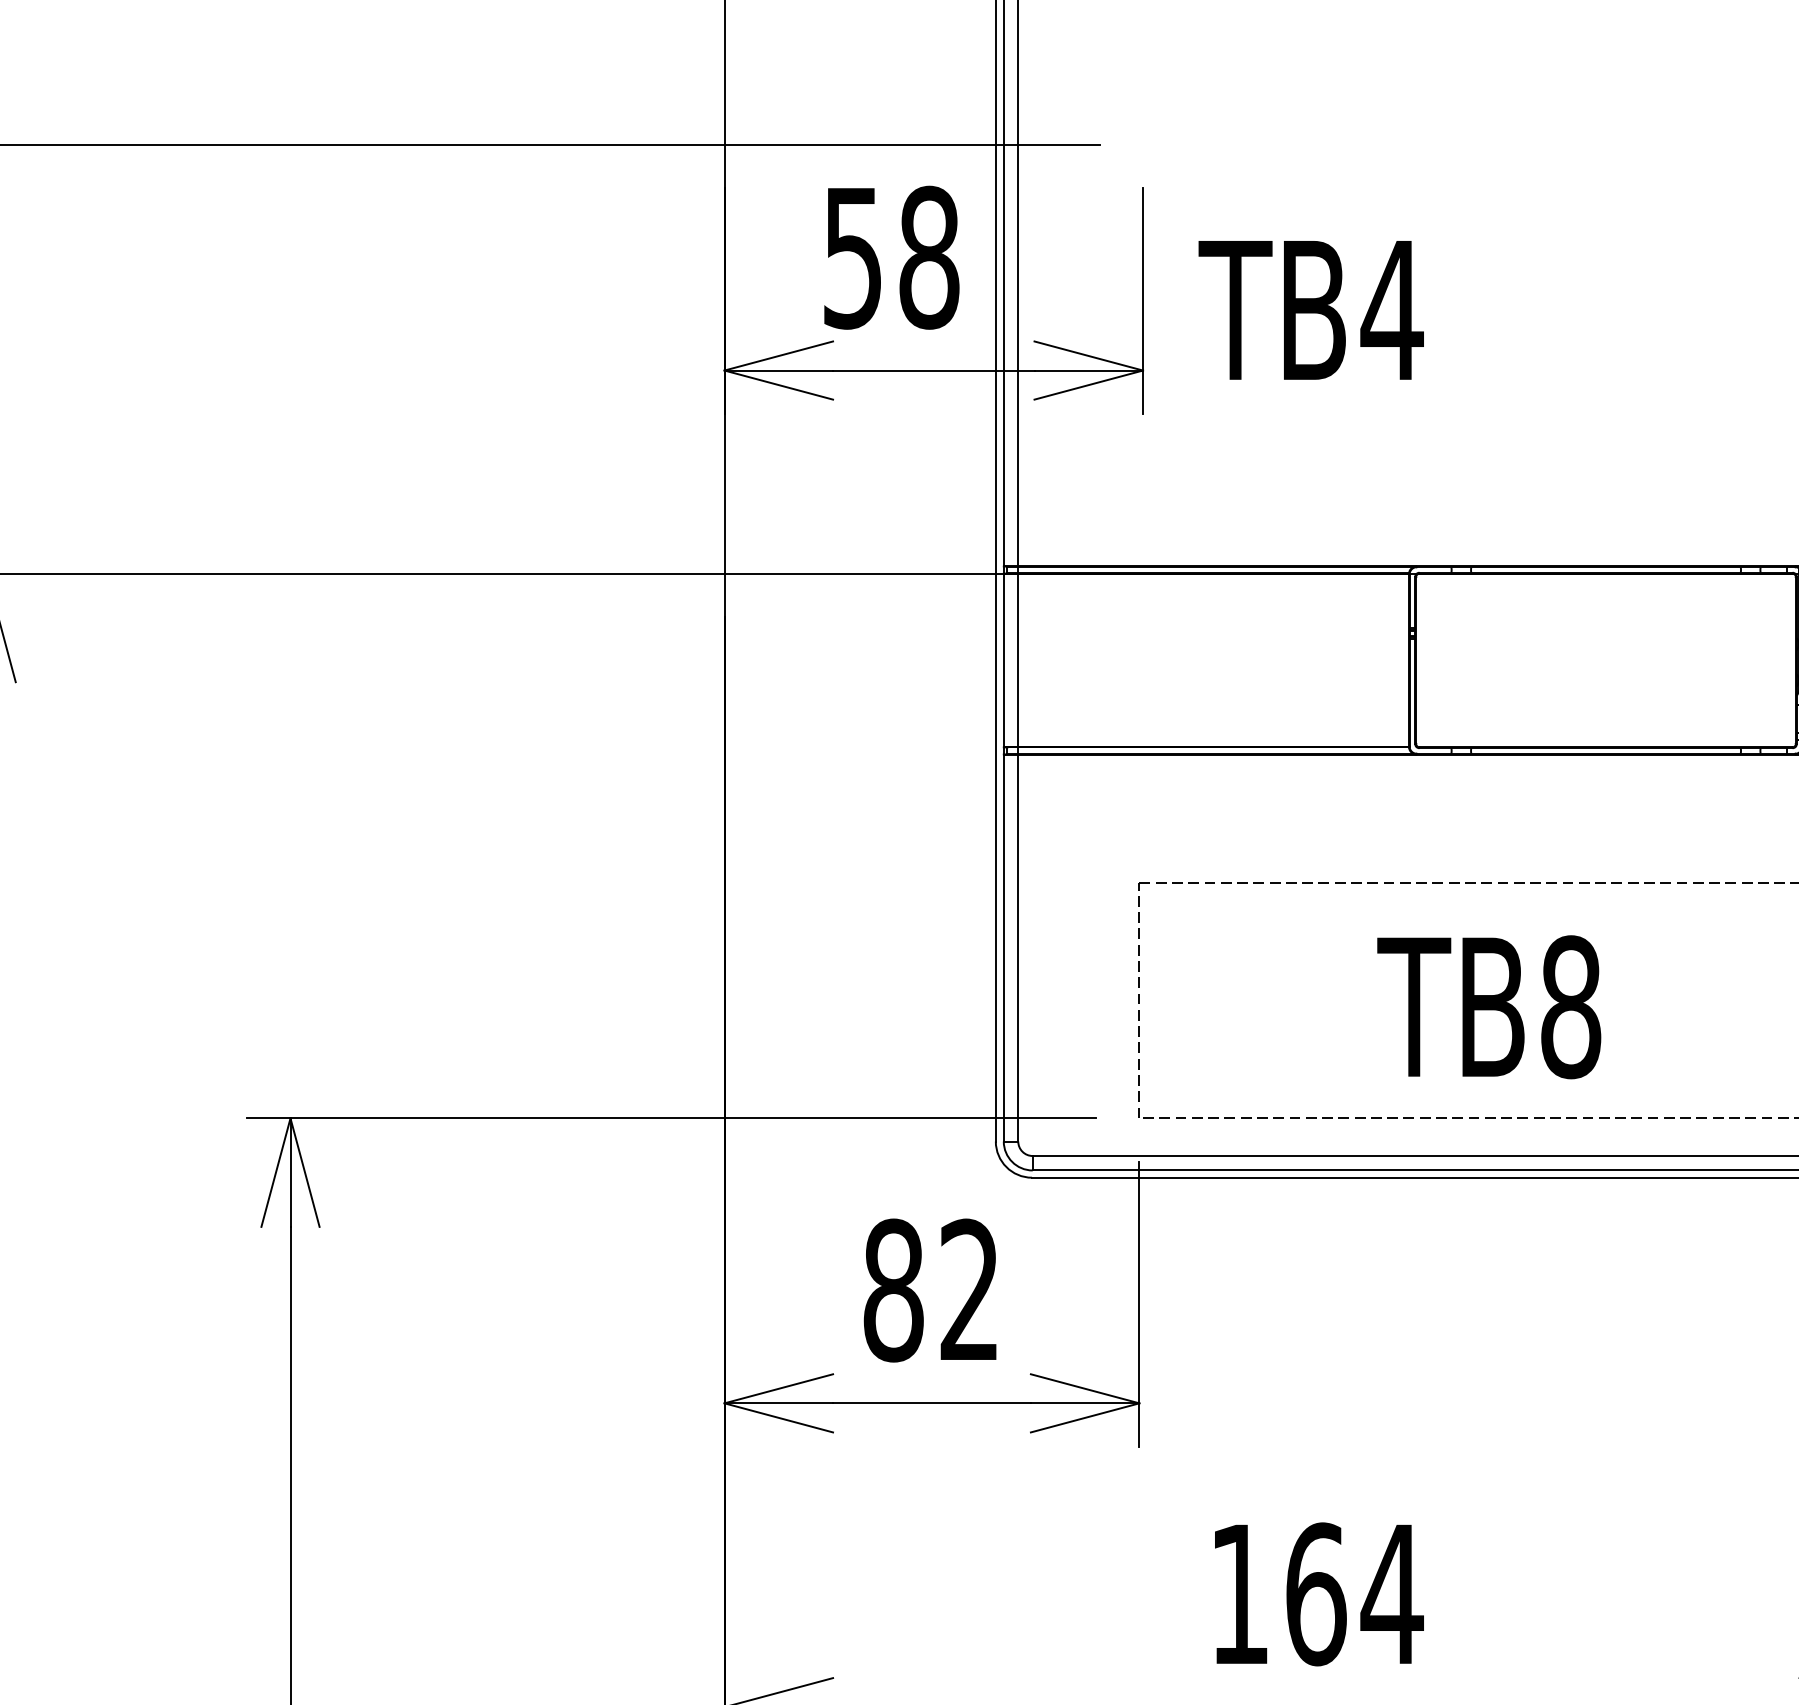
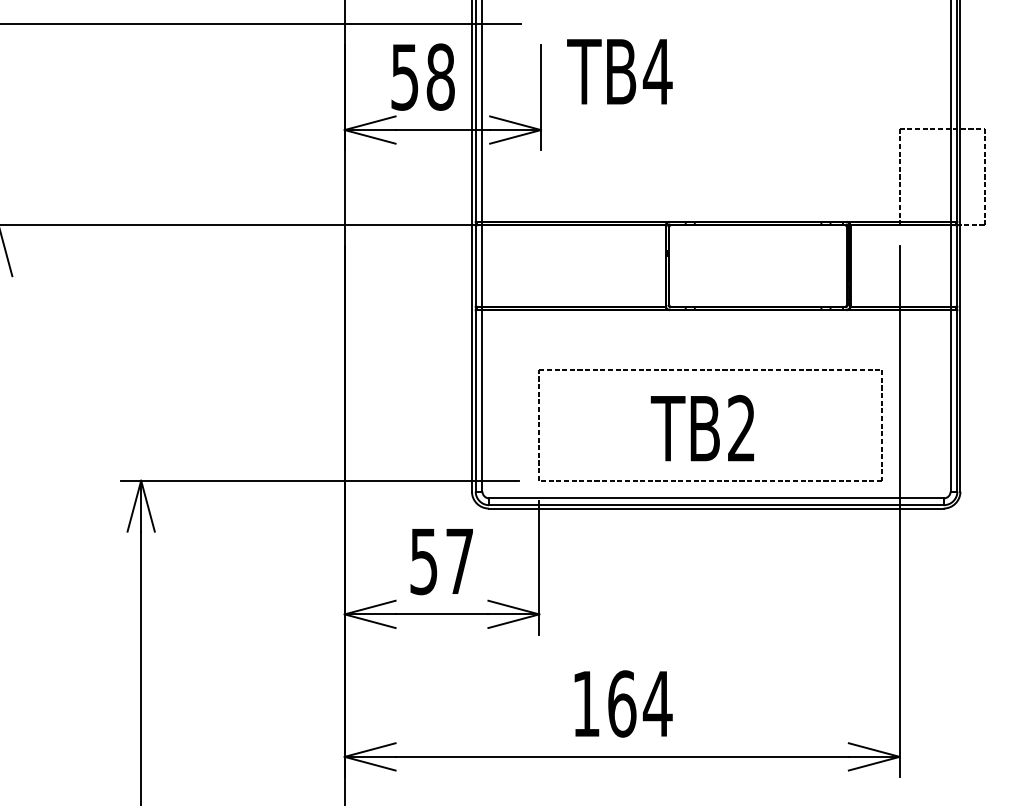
text: (1310, 309) -> (619, 71), moved
text: (1570, 1006) -> (741, 428), TB8 -> TB2
text: (930, 1290) -> (441, 561), 82 -> 57

